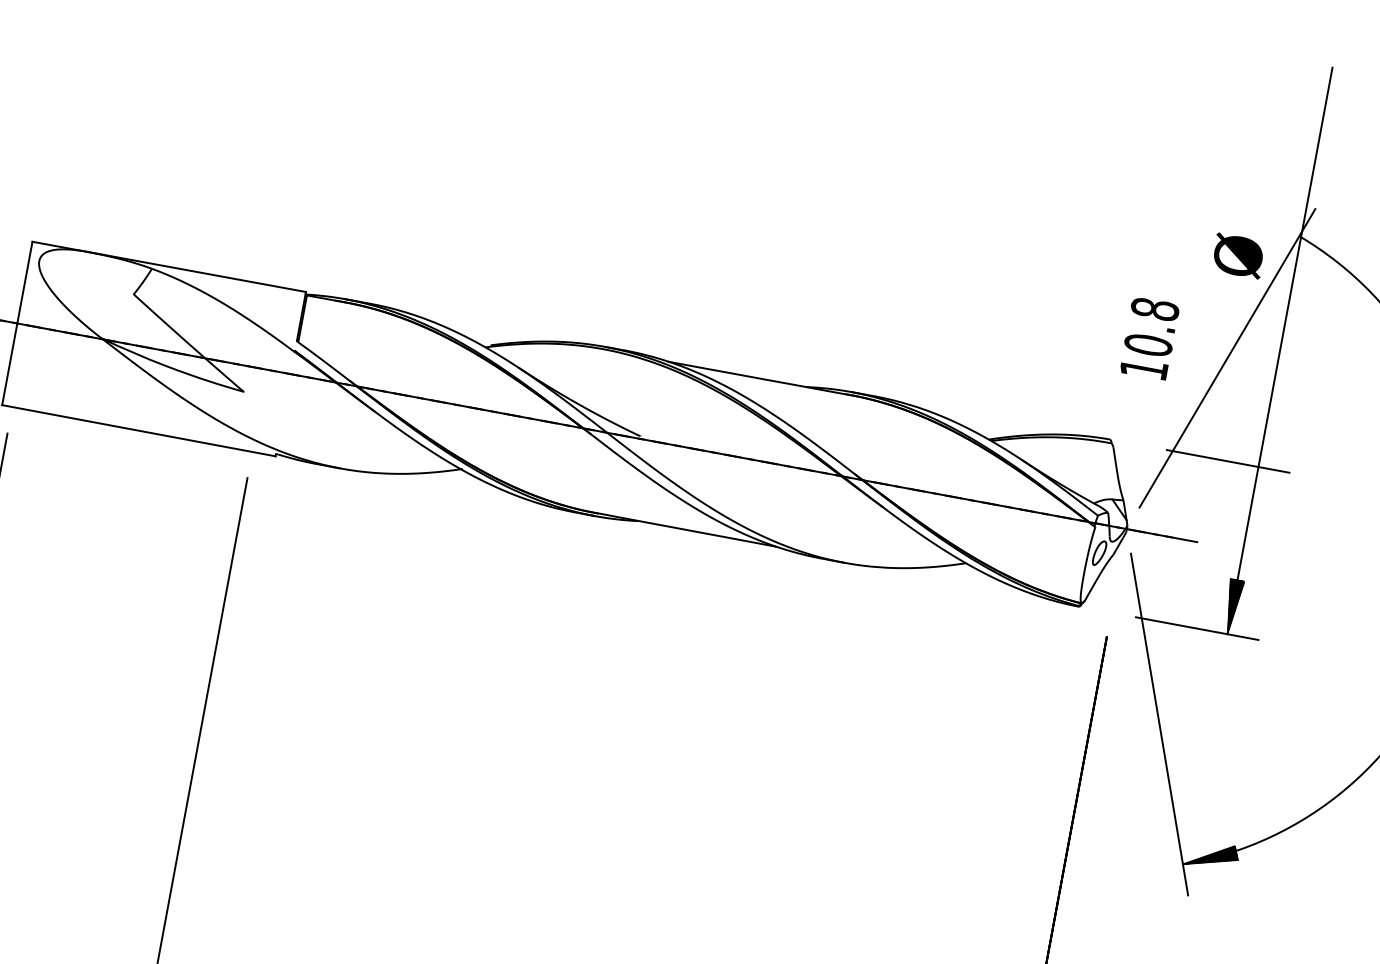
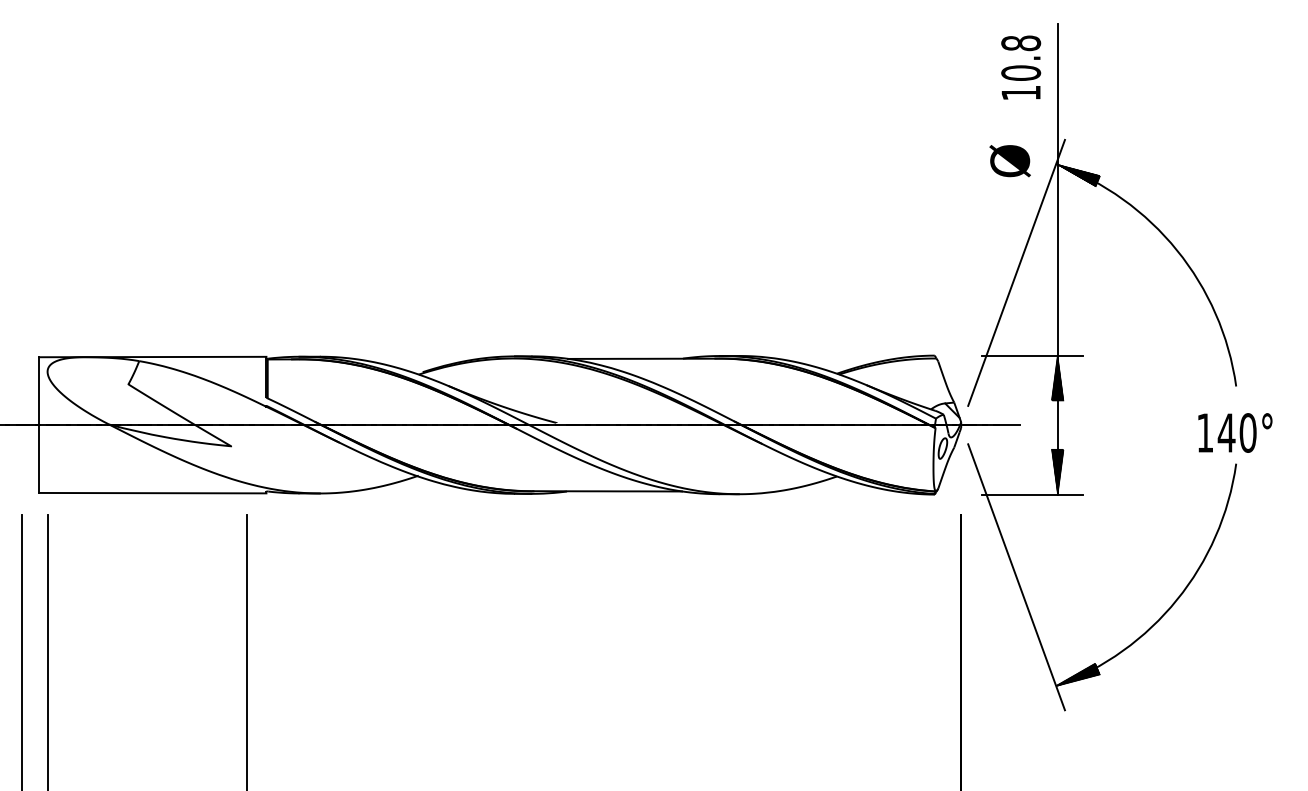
hatch: (1323, 254) -> (1078, 175), added
text: (1237, 256) -> (1009, 161), moved
text: (1150, 338) -> (1021, 67), moved
hatch: (1253, 493) -> (1057, 377), added

